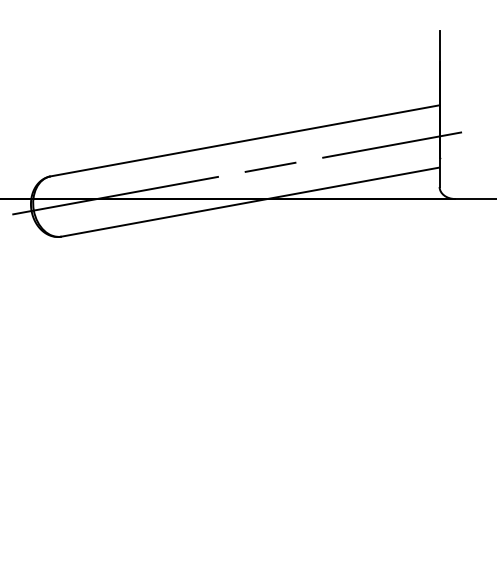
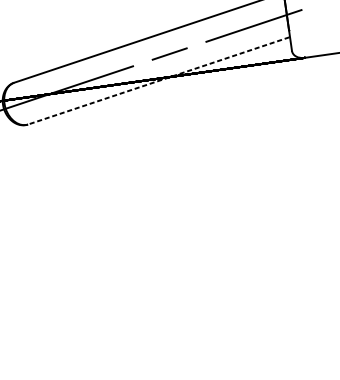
line: (250, 202) -> (159, 81), solid -> dashed

